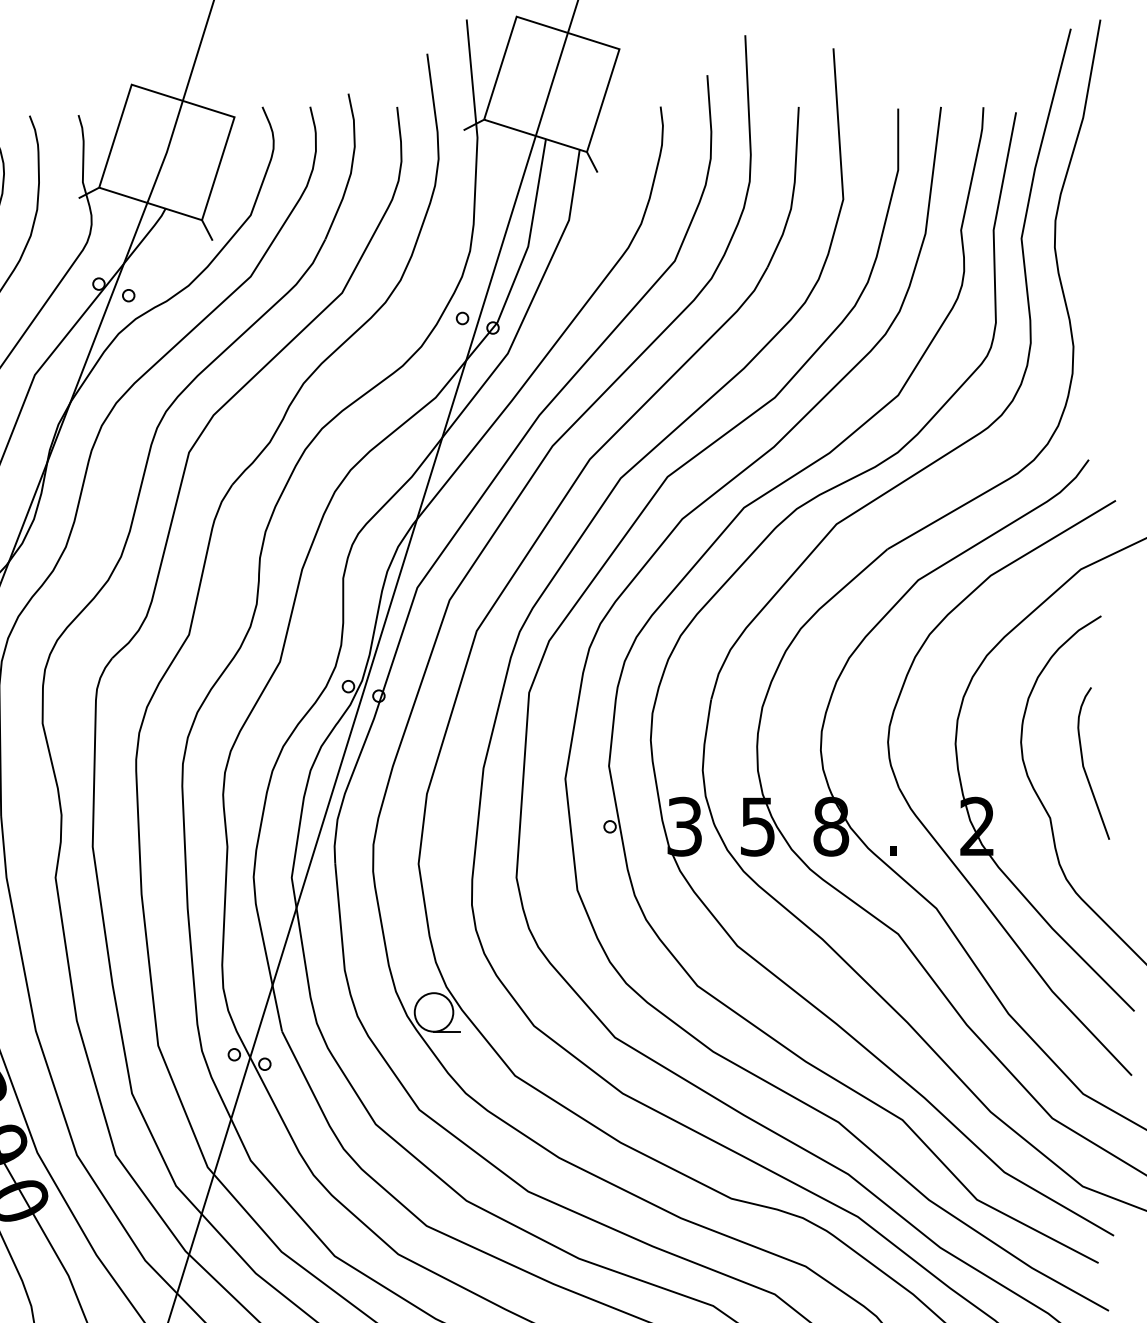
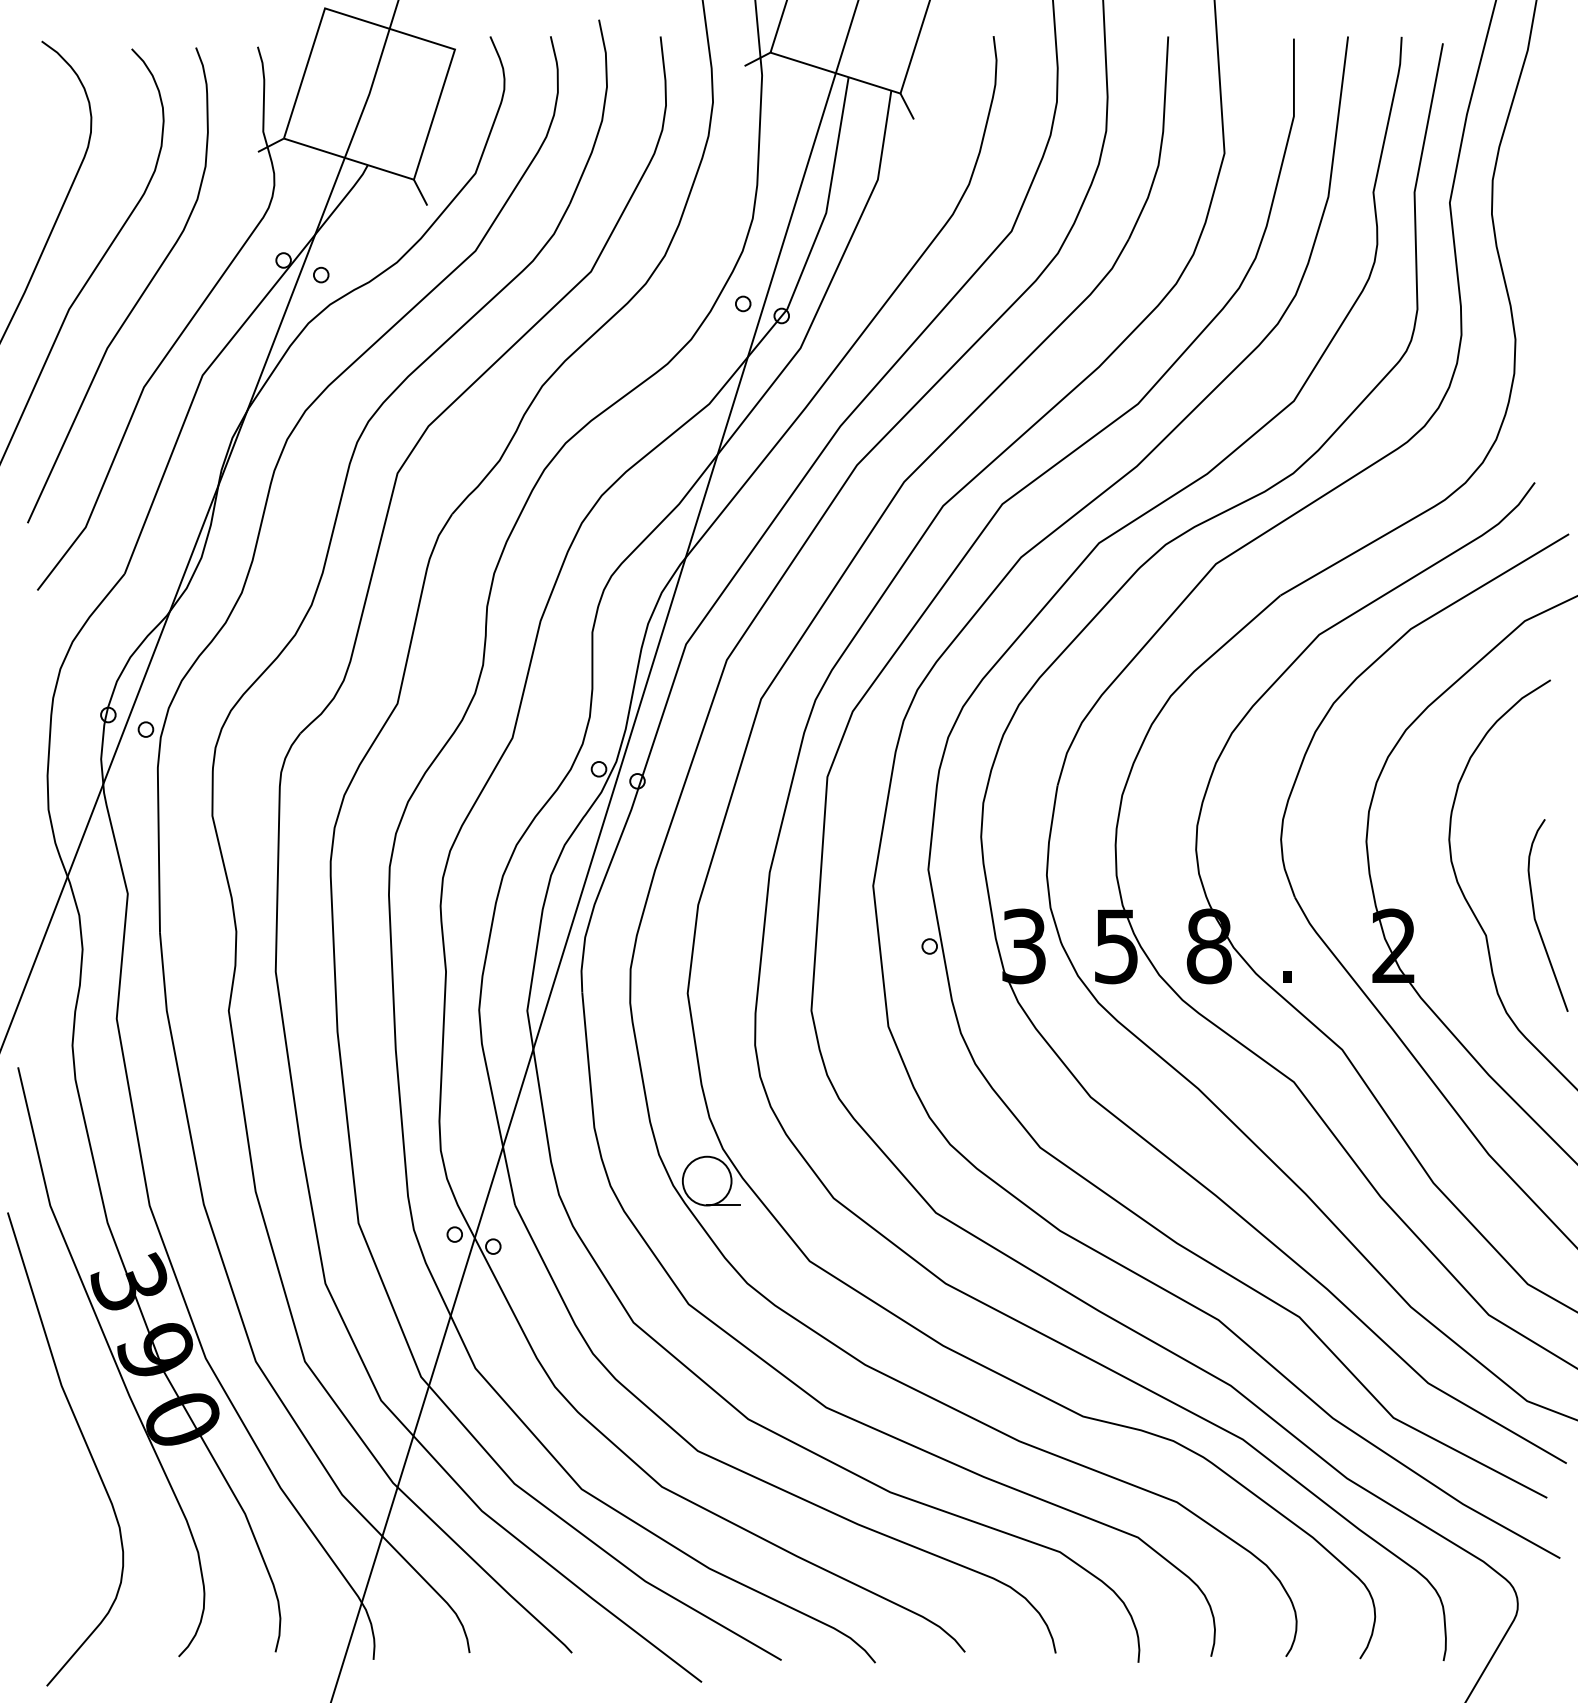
curve: (1083, 763) -> (1535, 915), moved

